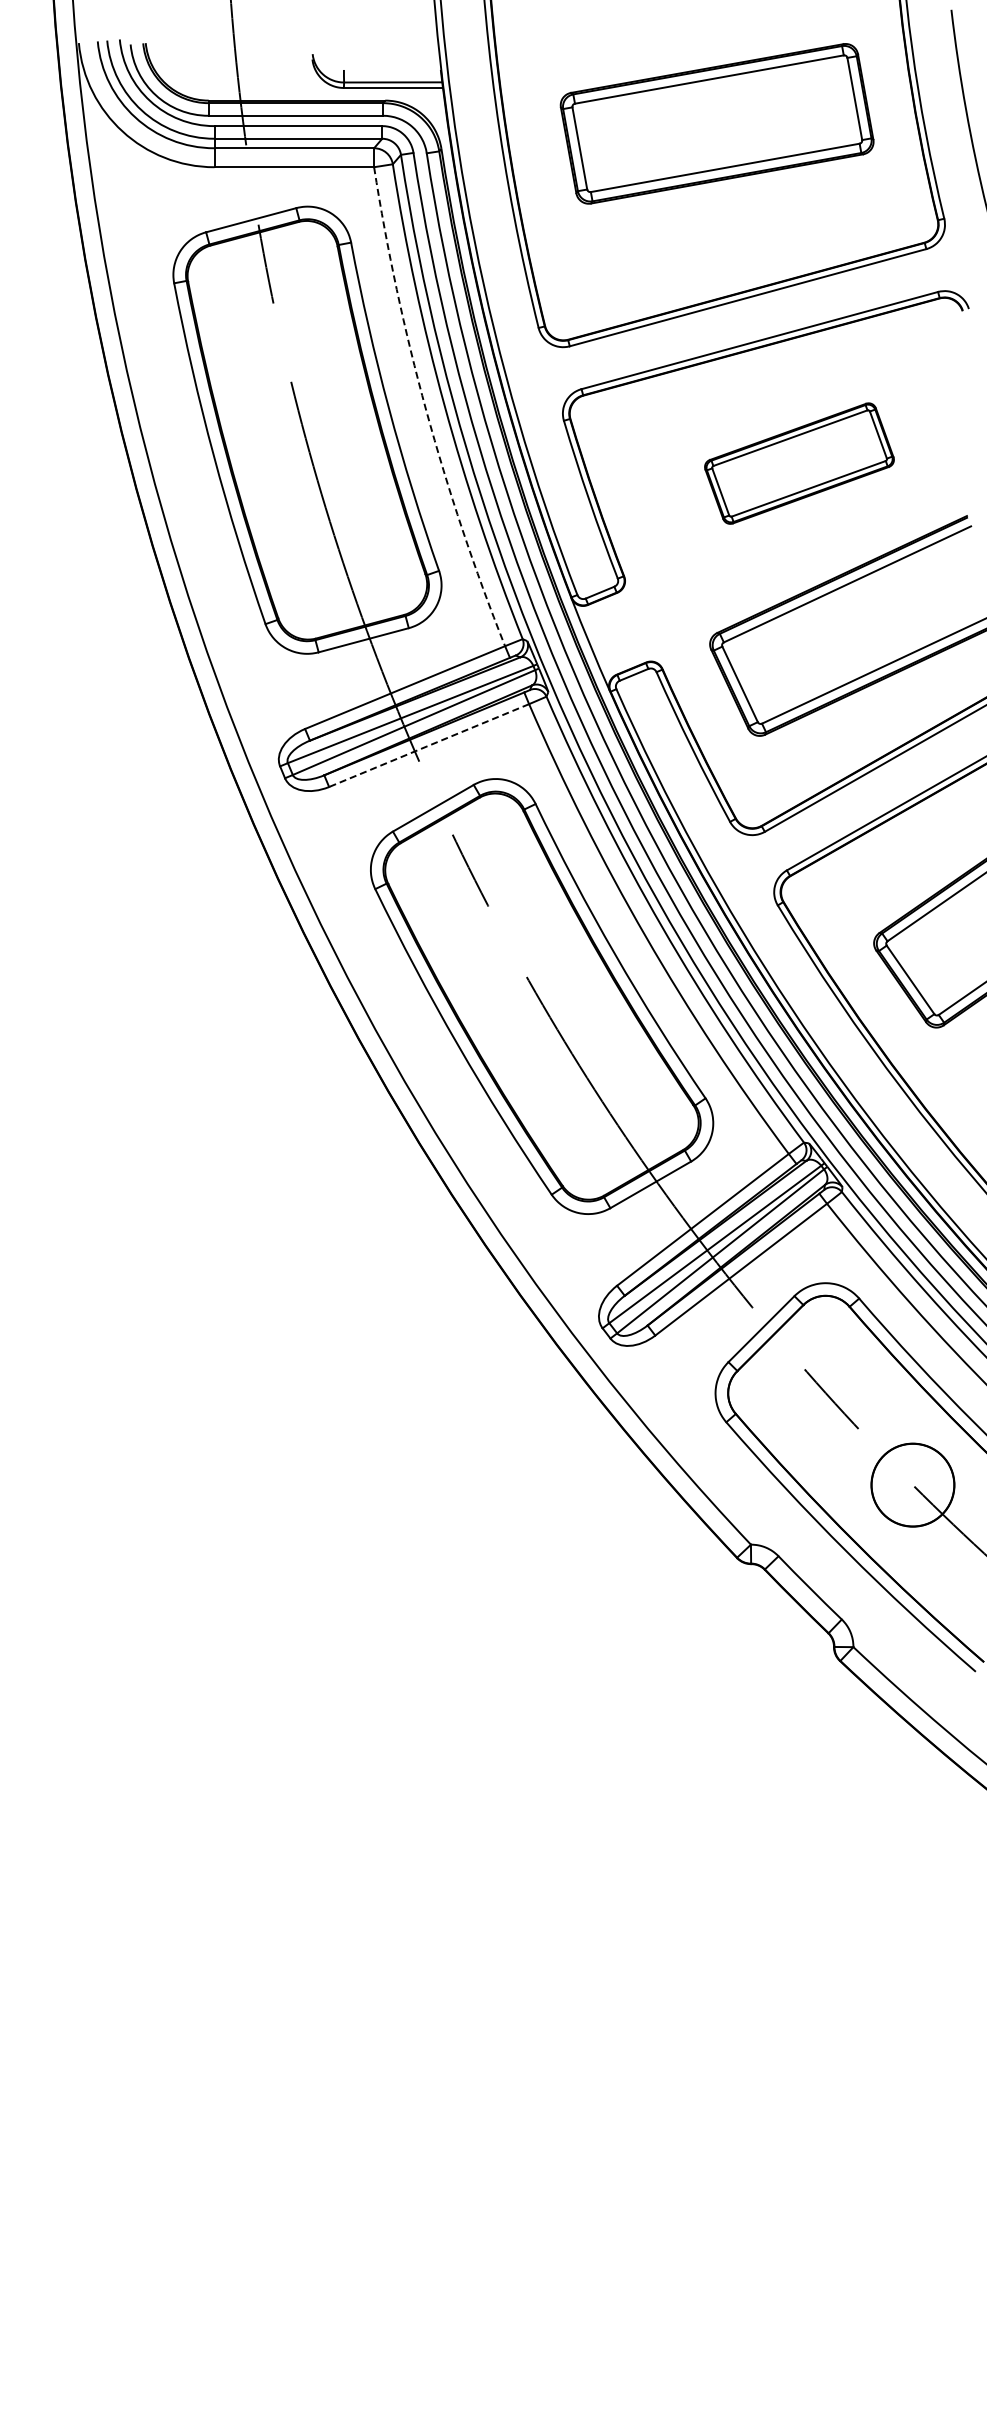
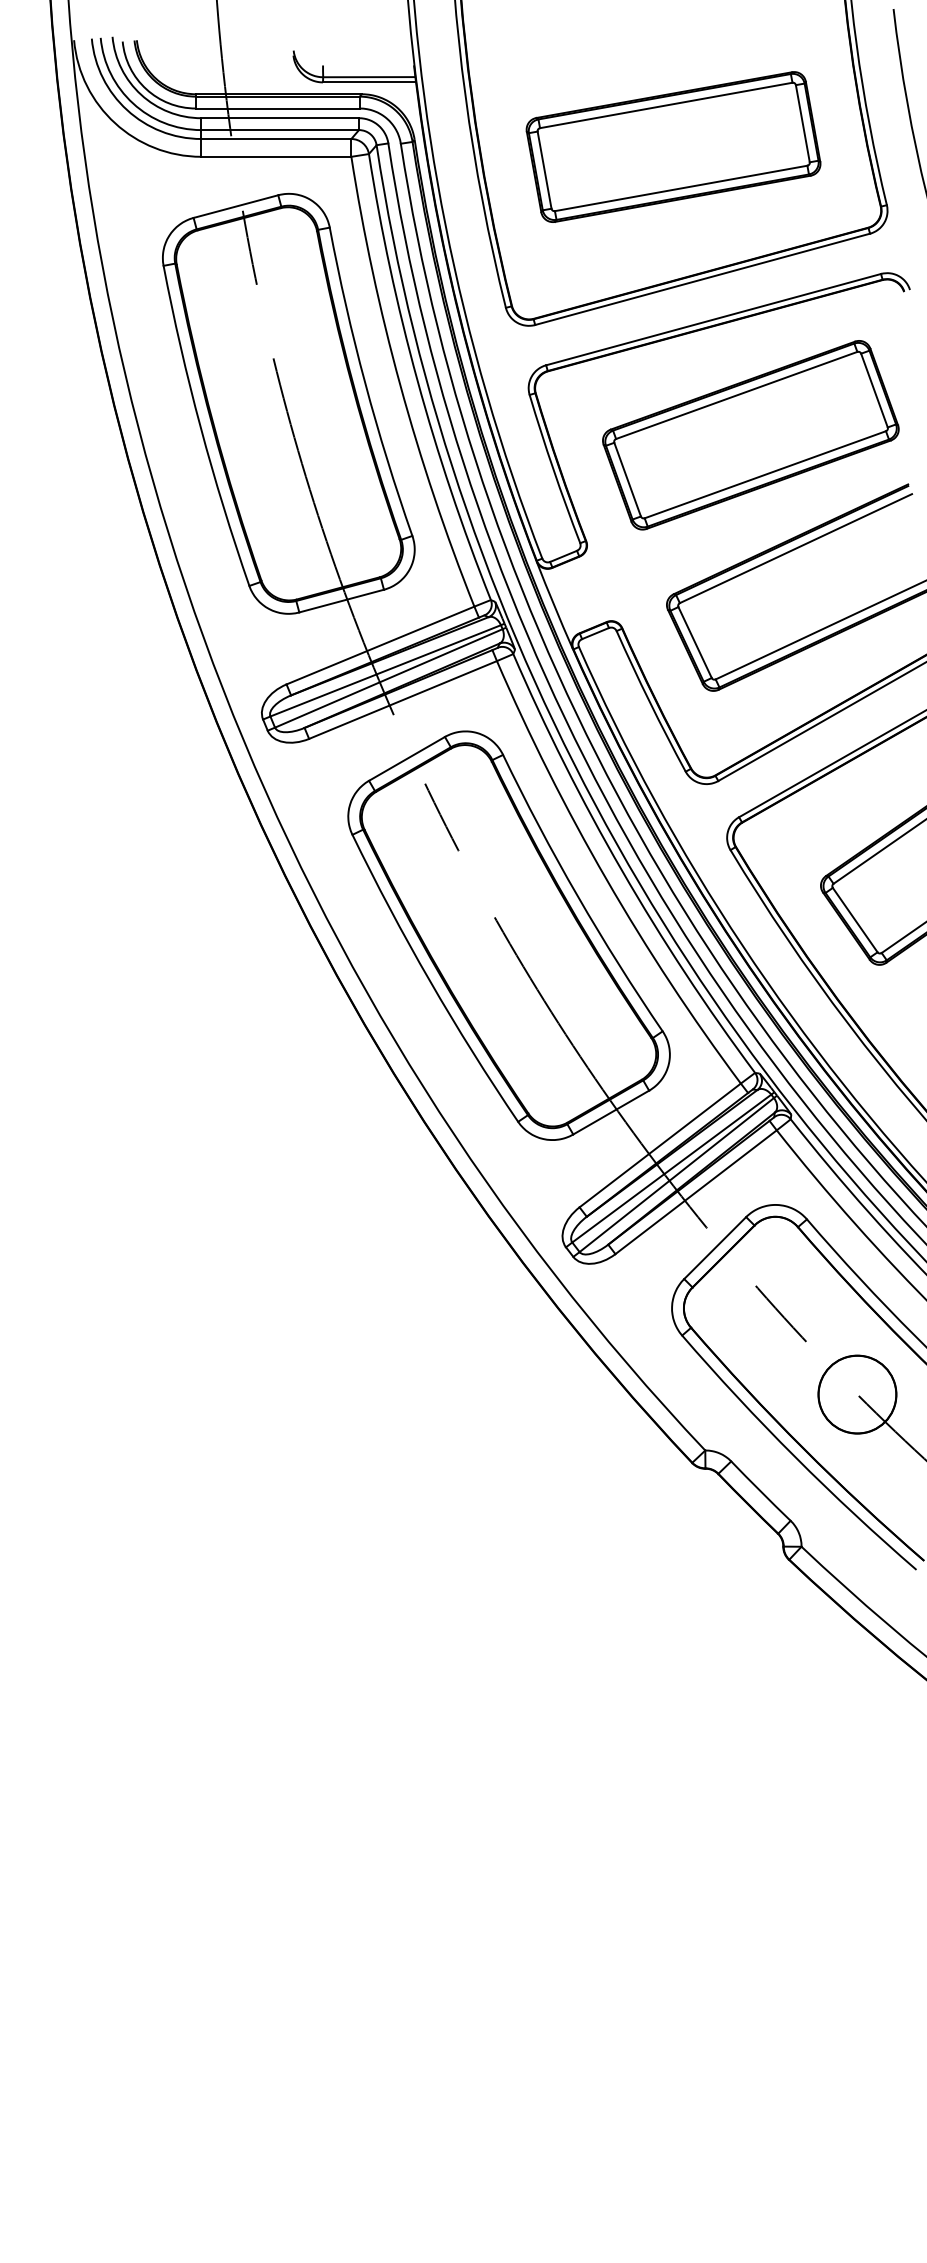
part: (716, 123) -> (672, 146), moved
arc: (426, 410) -> (400, 385), dashed -> solid
part: (799, 463) -> (750, 435), size x1.67
line: (428, 745) -> (402, 699), dashed -> solid

